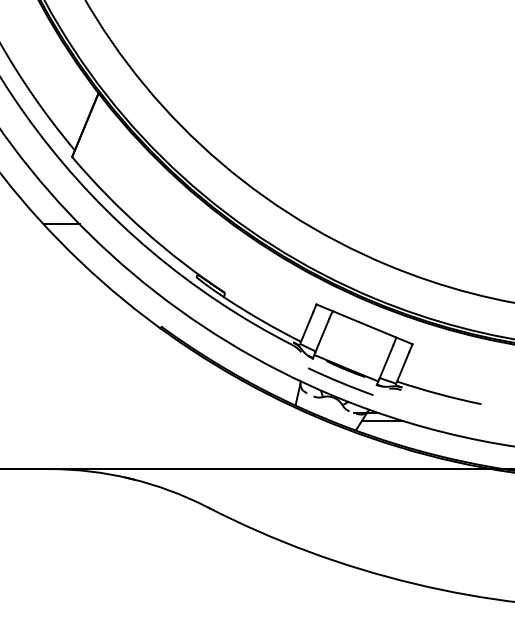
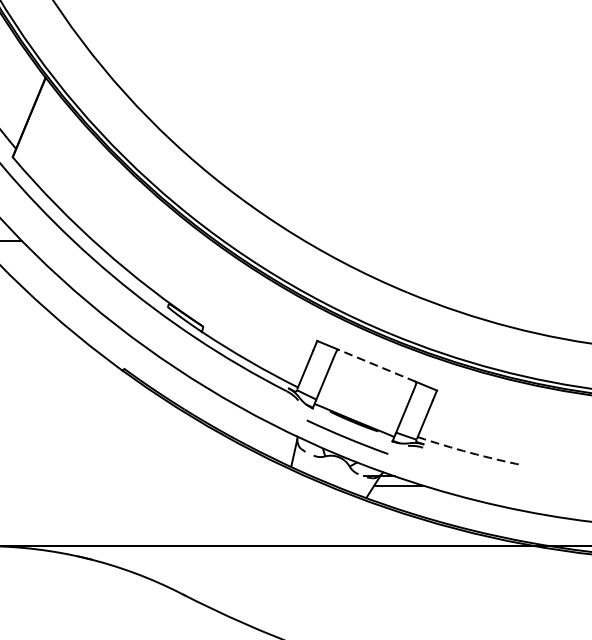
line: (364, 324) -> (377, 365), solid -> dashed
arc: (438, 394) -> (469, 453), solid -> dashed

